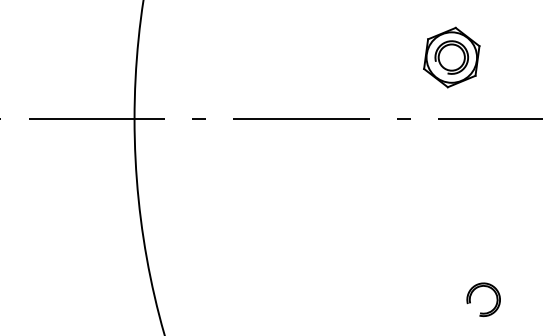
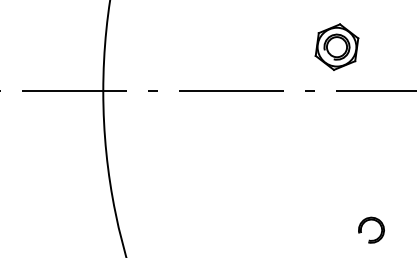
part: (451, 56) -> (336, 46), moved

